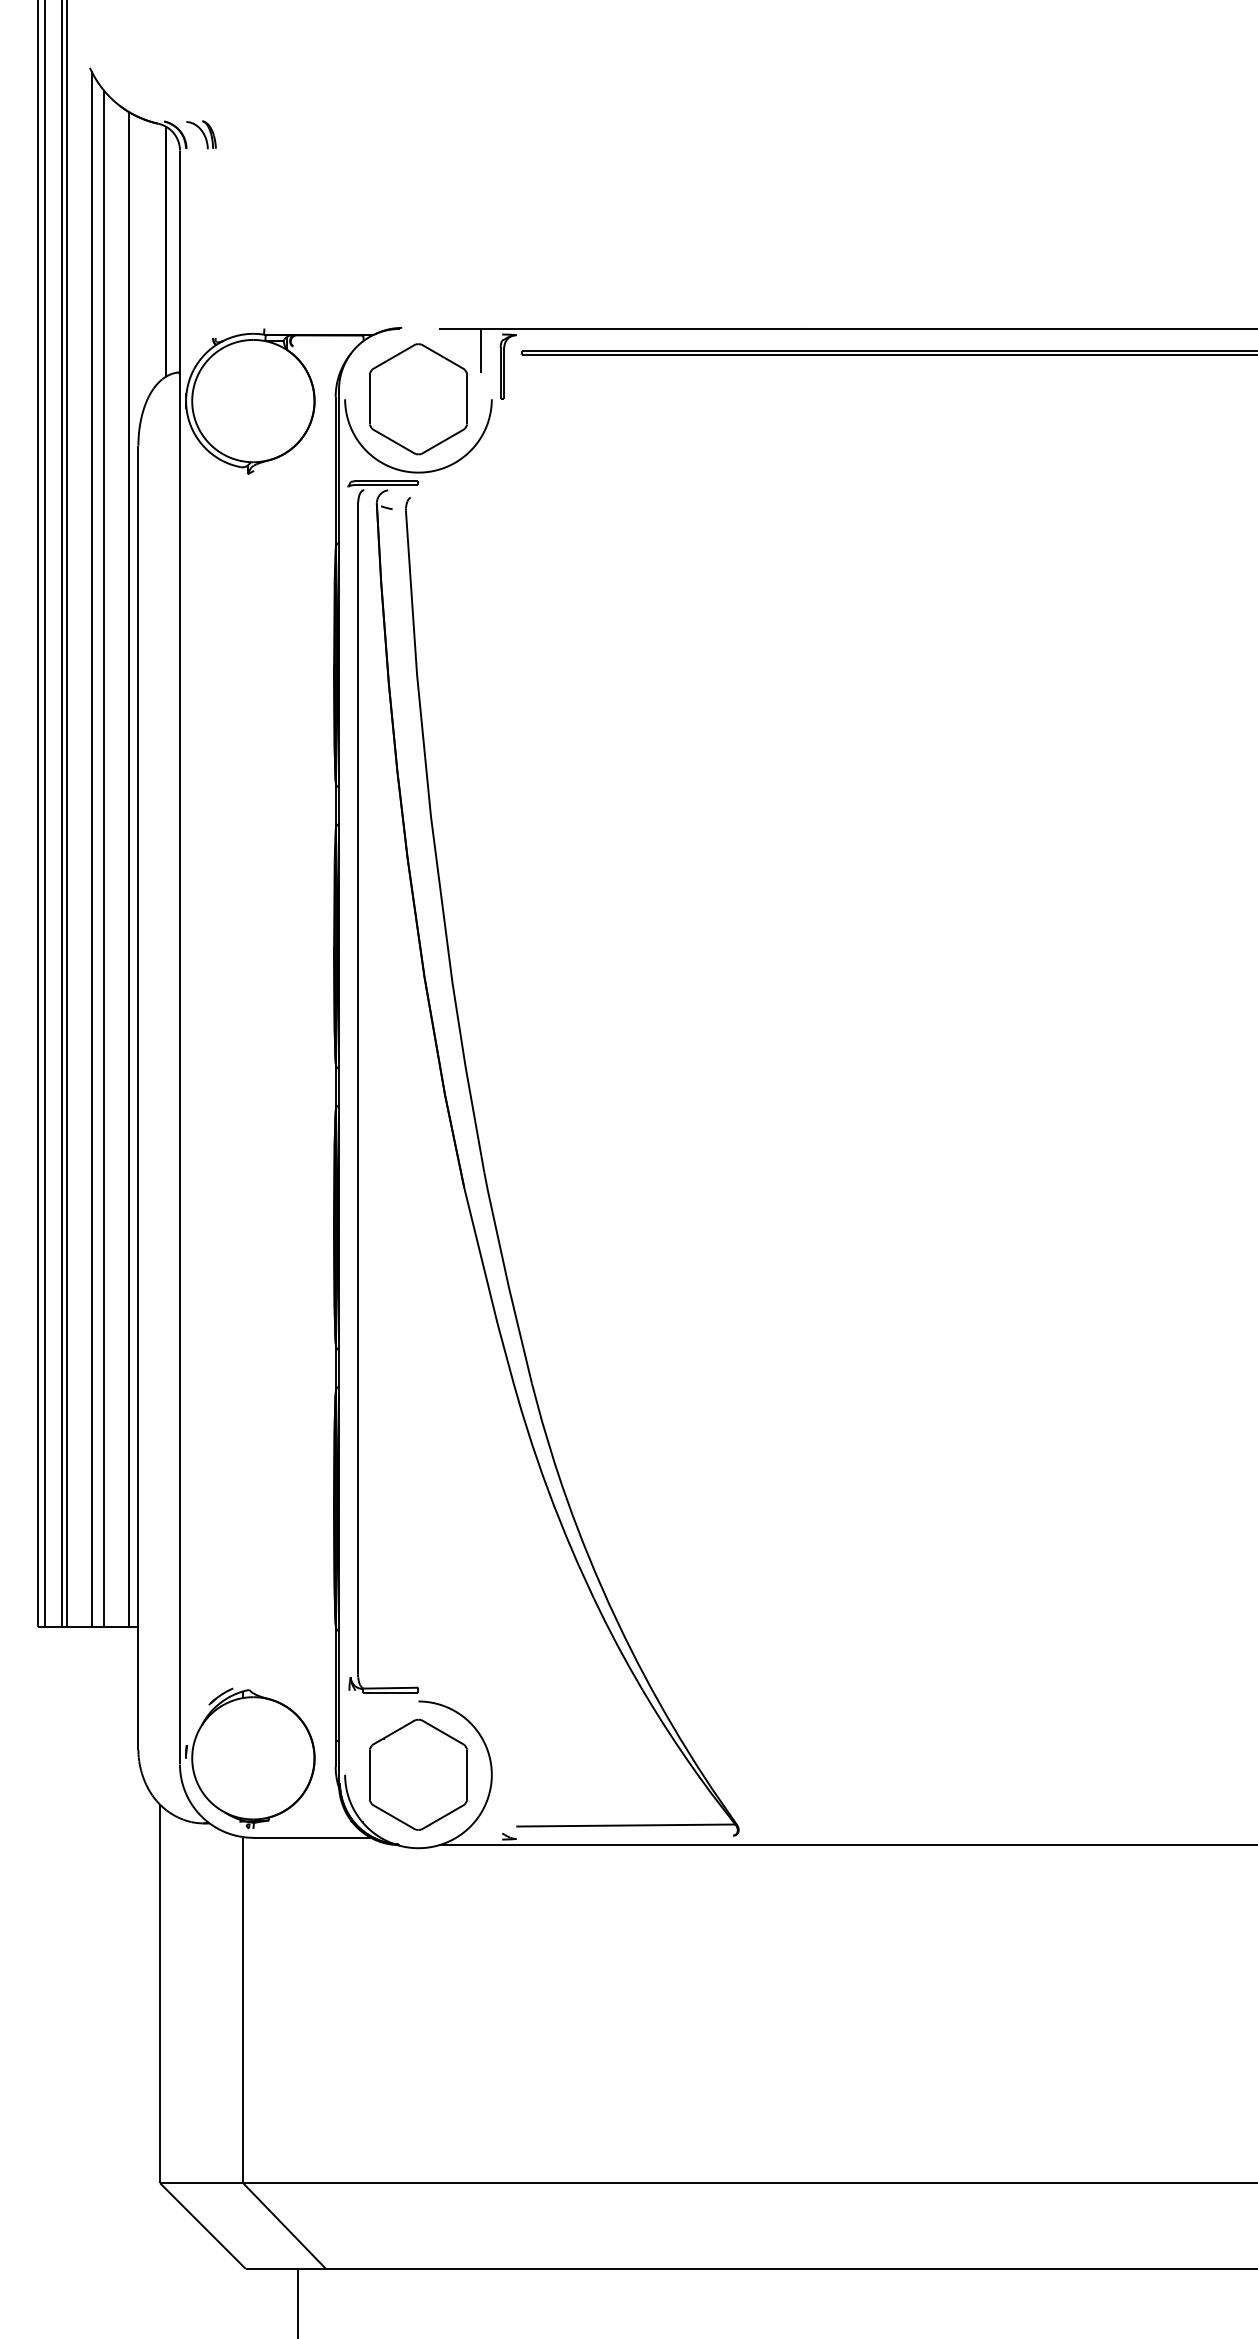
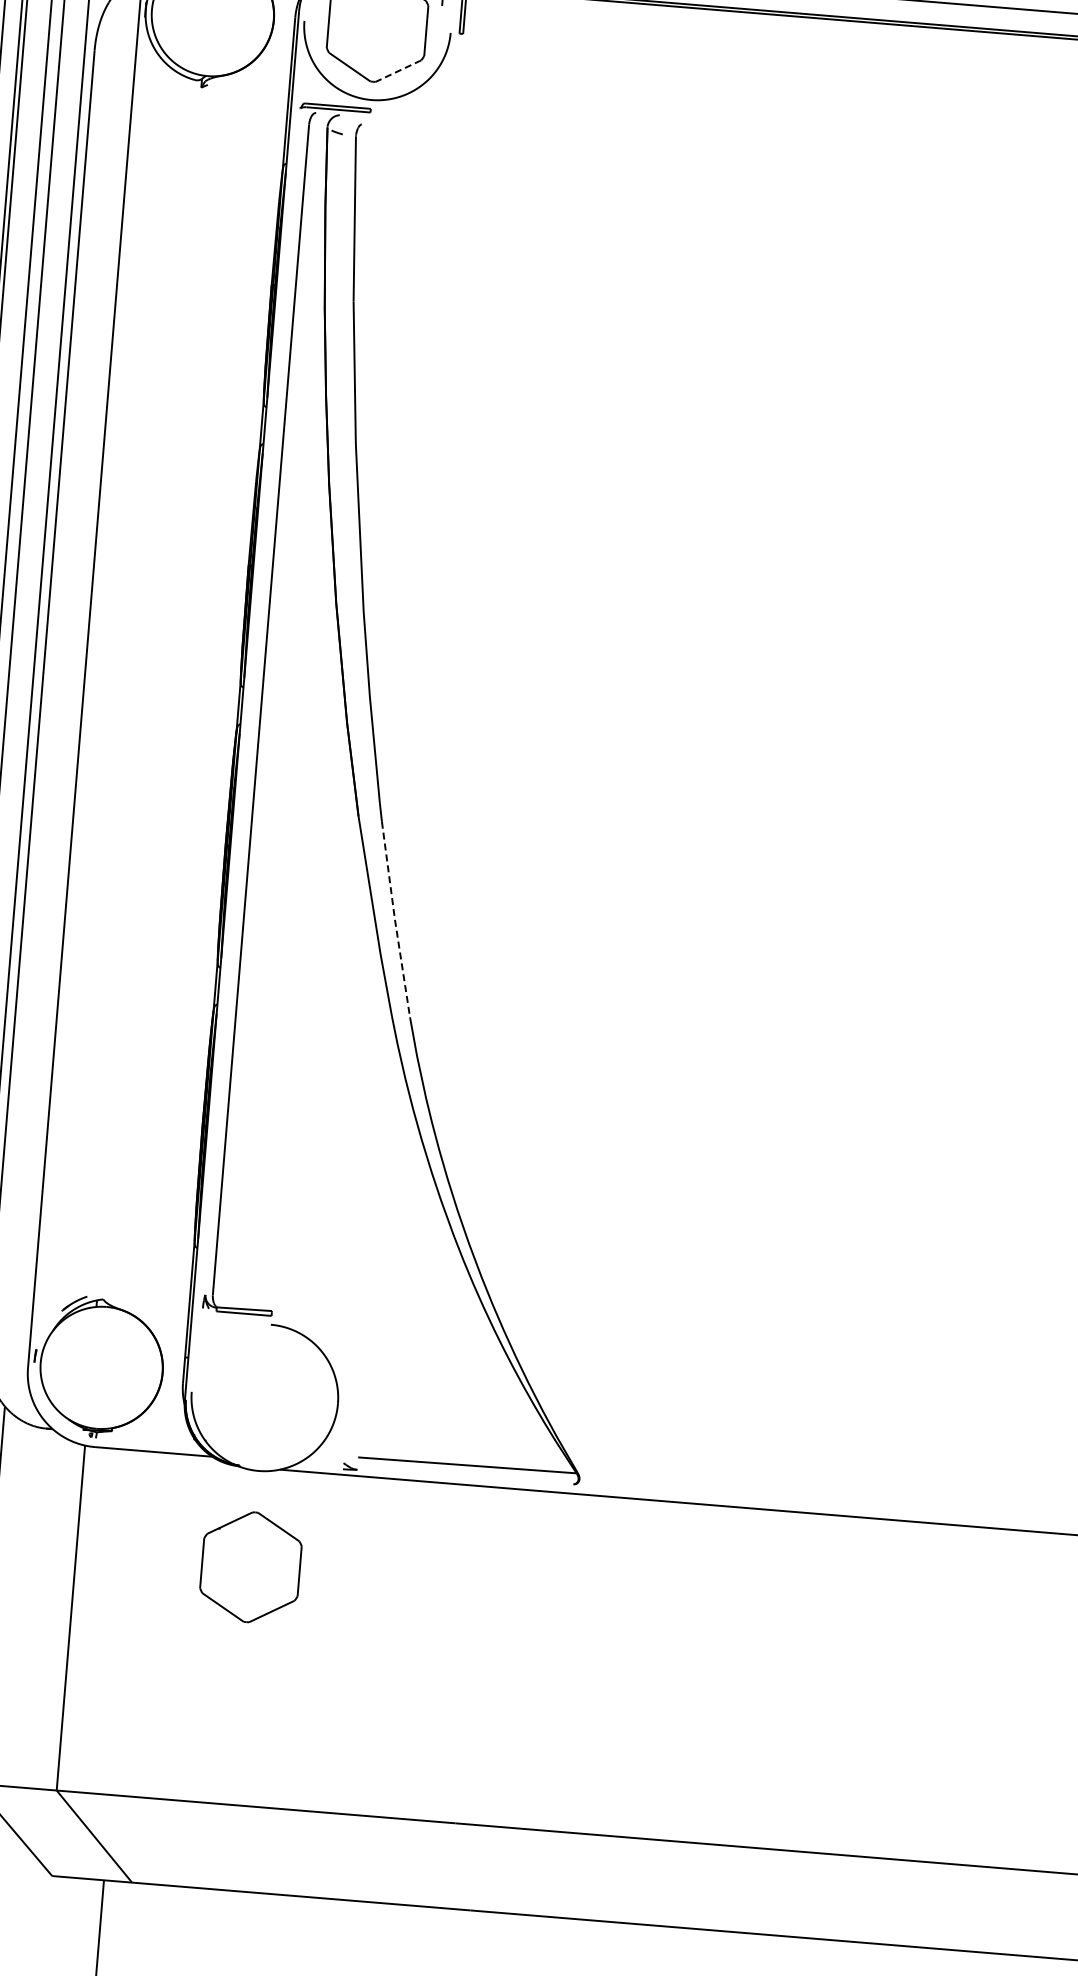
line: (442, 441) -> (398, 70), solid -> dashed
line: (508, 1287) -> (394, 919), solid -> dashed
part: (418, 1774) -> (250, 1566), moved

